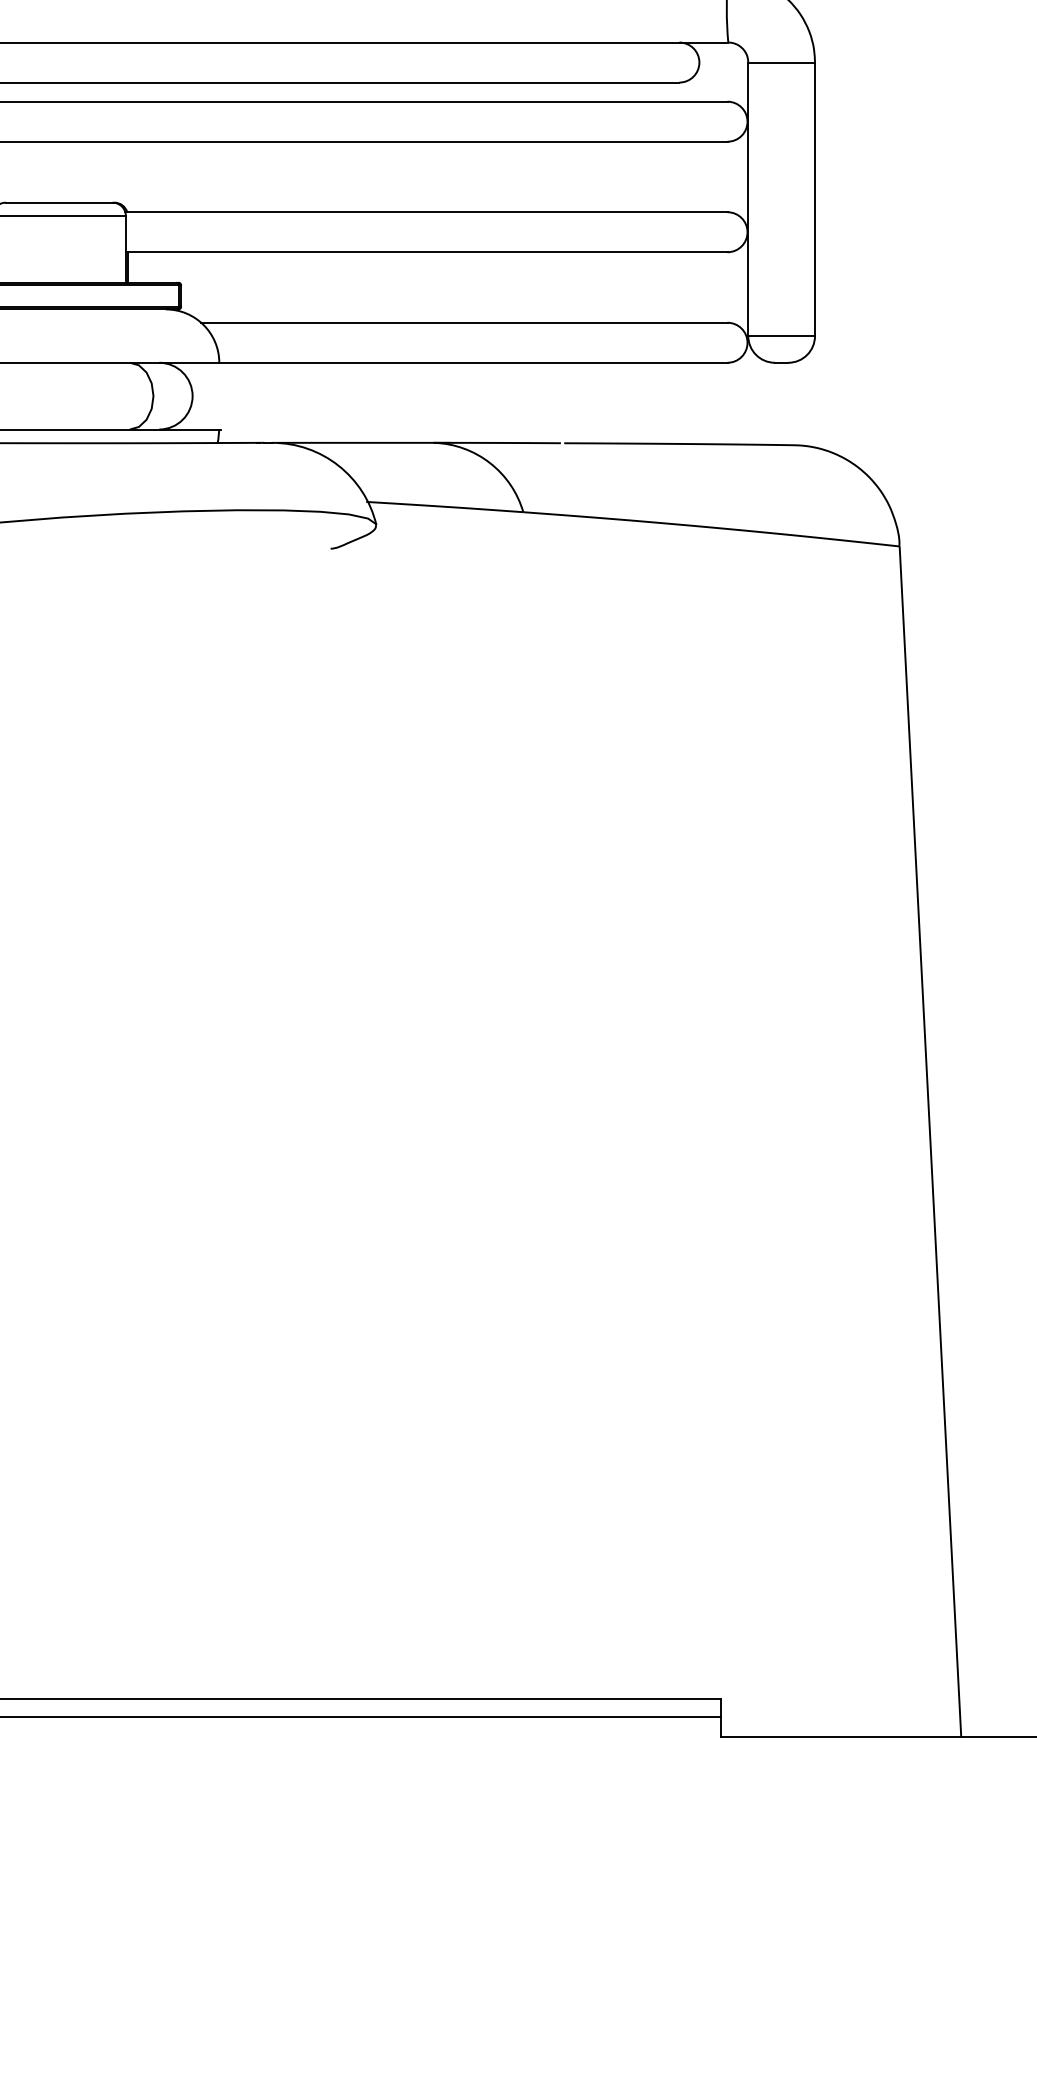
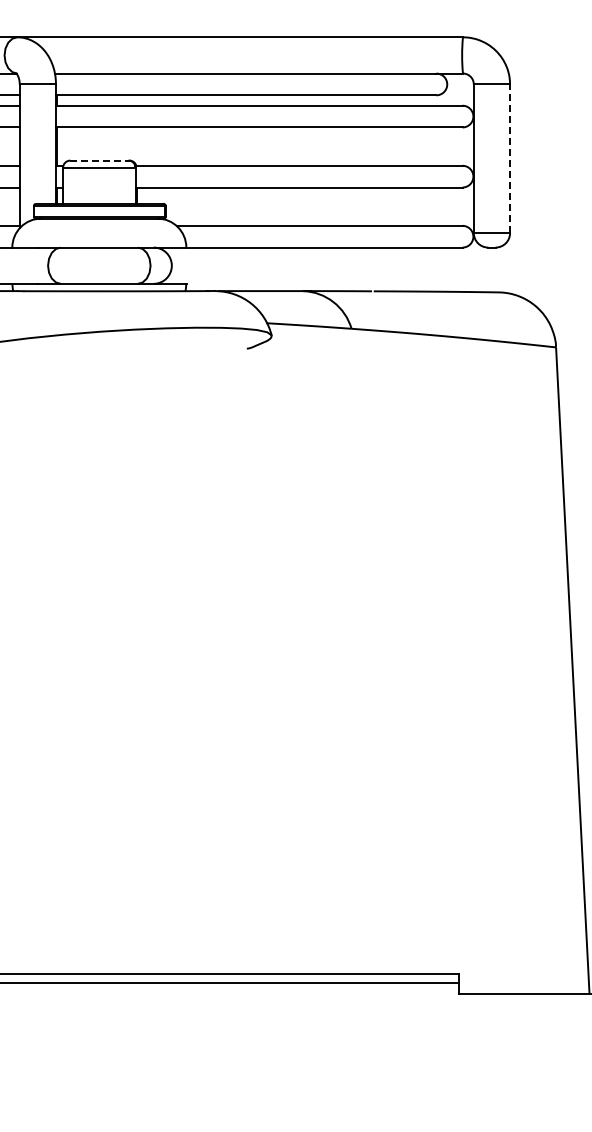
line: (815, 198) -> (510, 158), solid -> dashed
line: (59, 202) -> (99, 160), solid -> dashed

